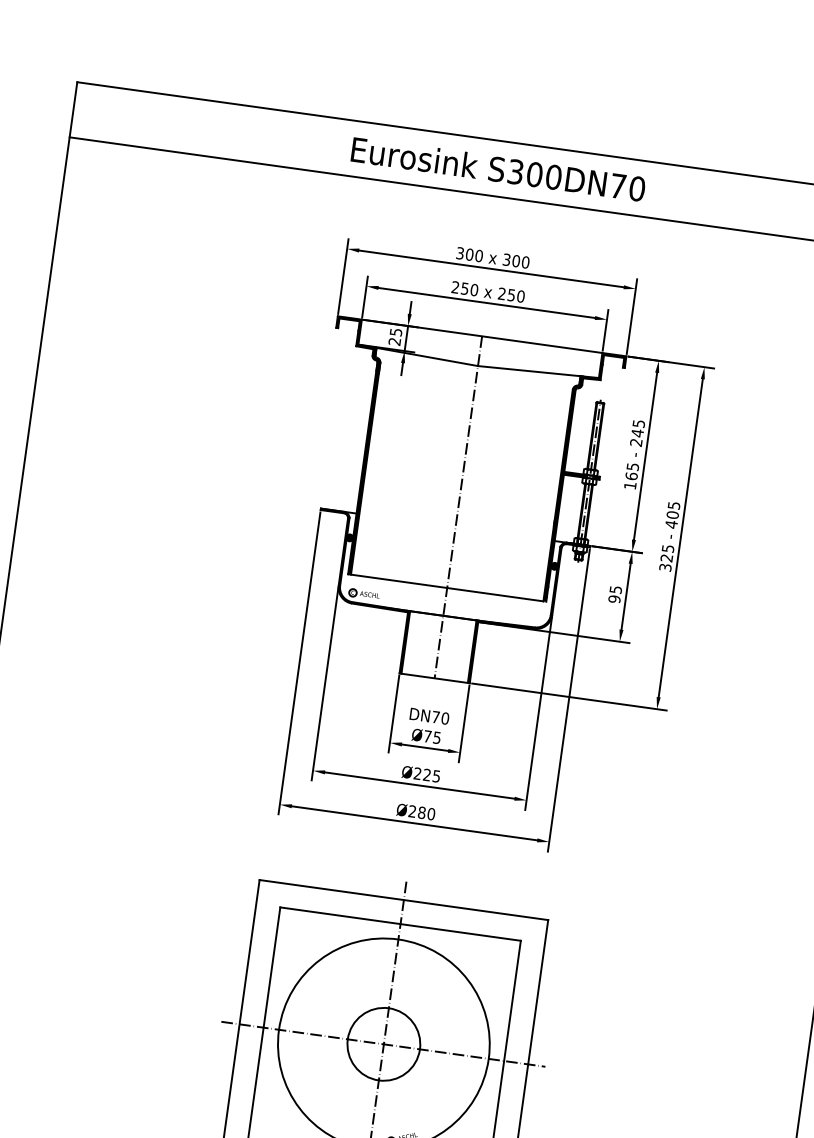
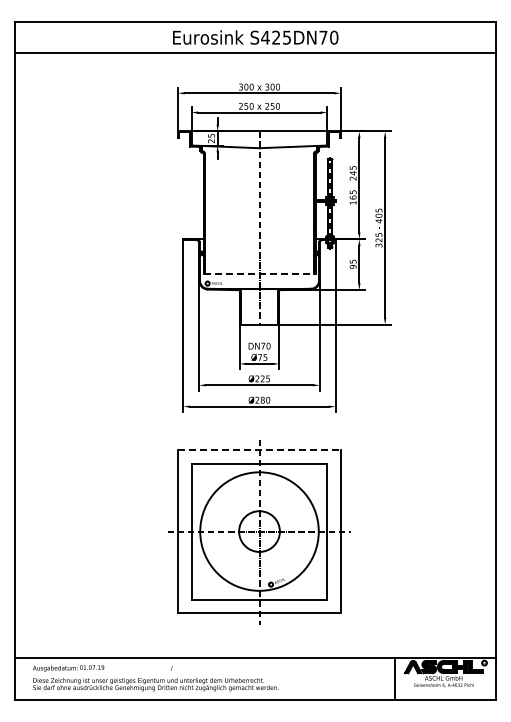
text: (535, 174) -> (276, 37), S300DN70 -> S425DN70
line: (447, 587) -> (259, 273), solid -> dashed
line: (403, 900) -> (259, 450), solid -> dashed

